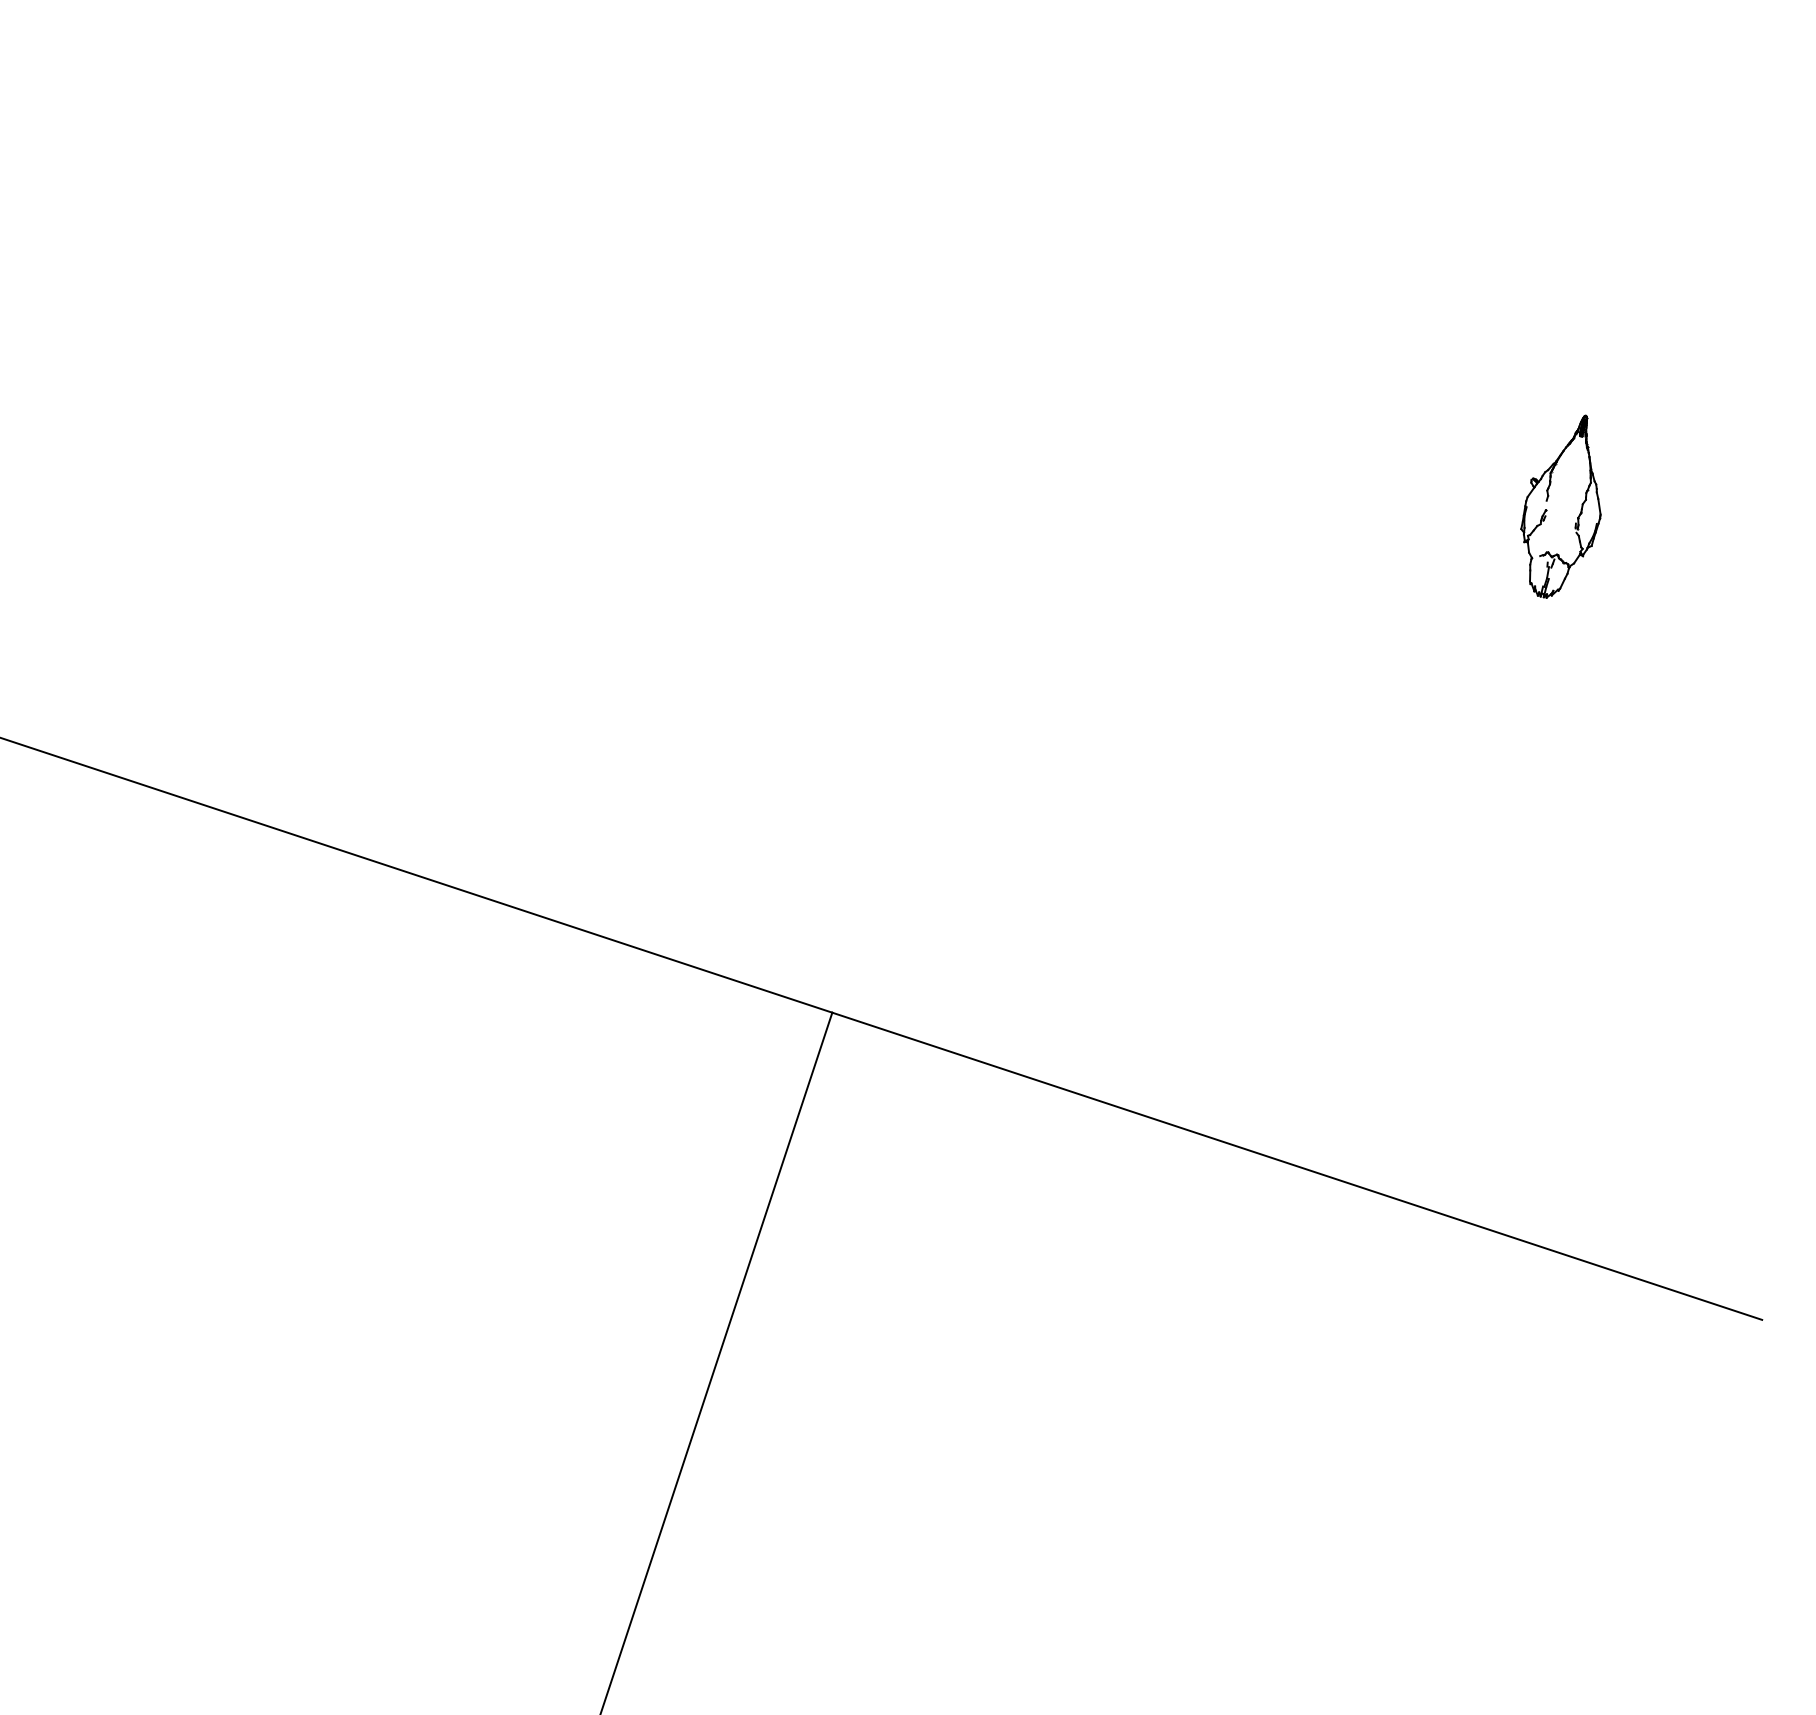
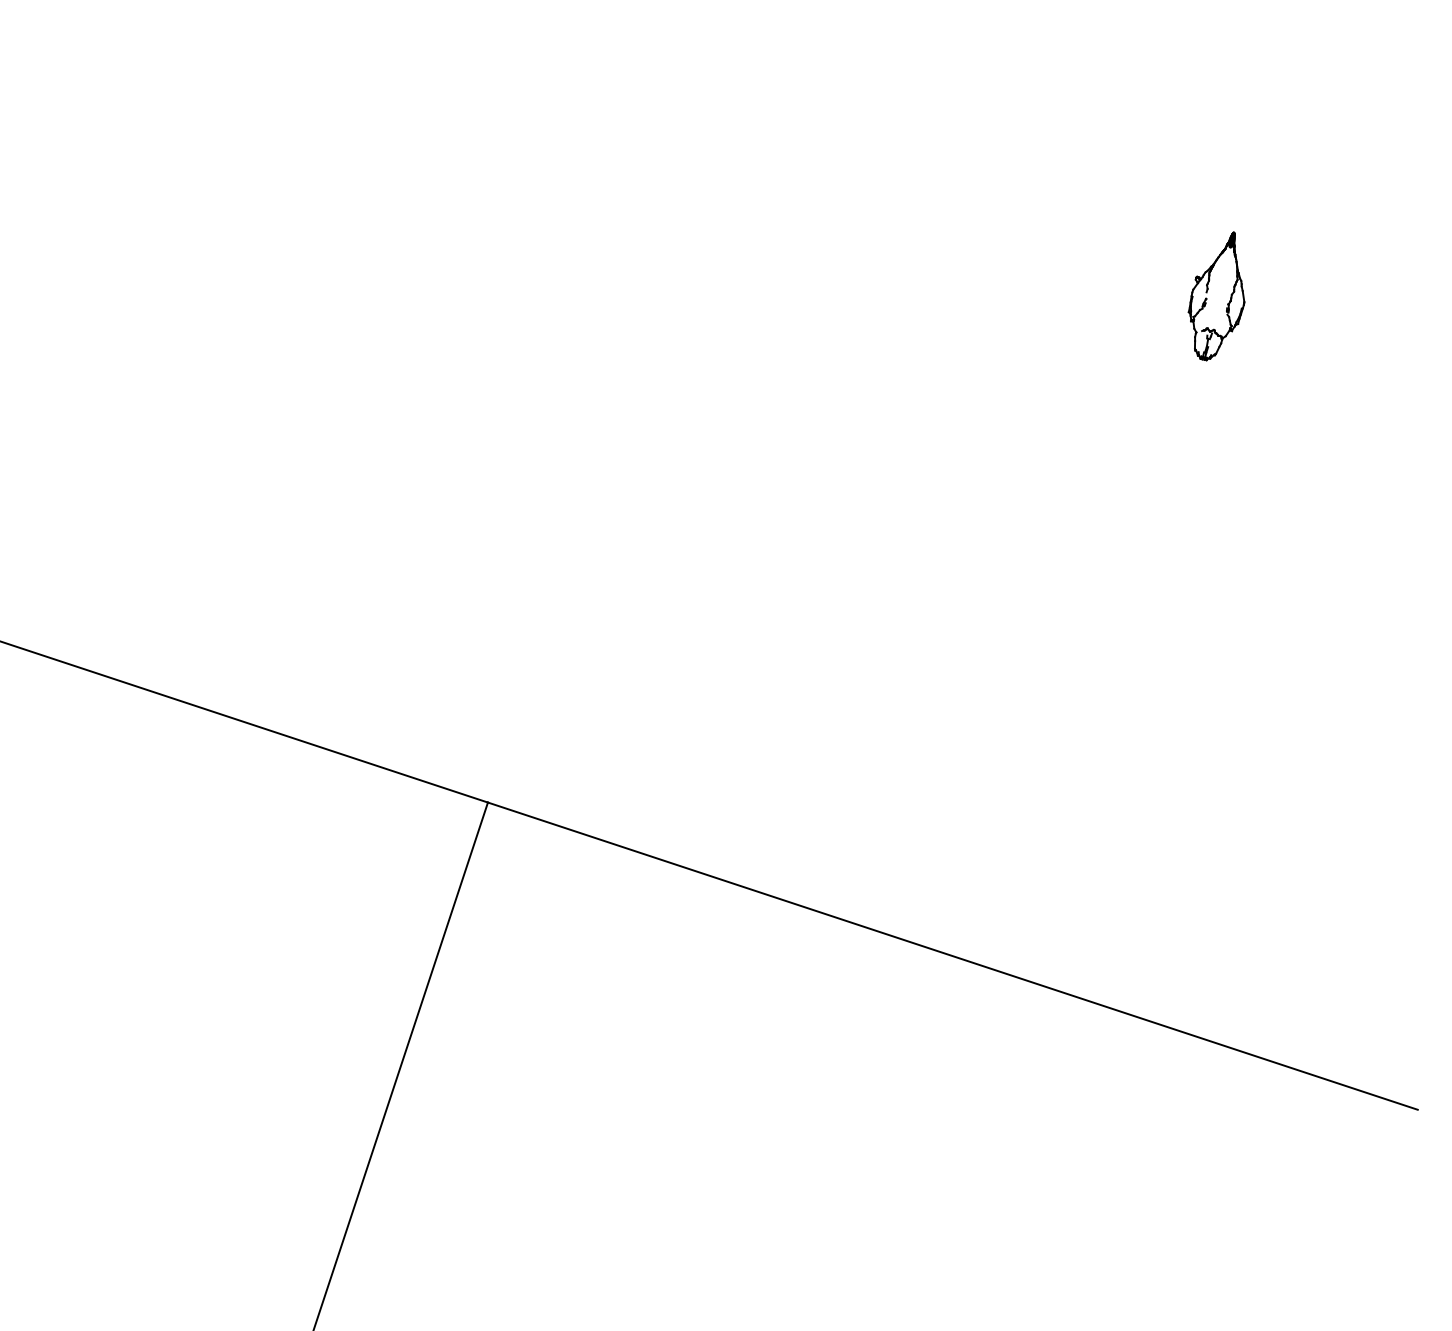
part: (1560, 506) -> (1216, 296), size x0.7

